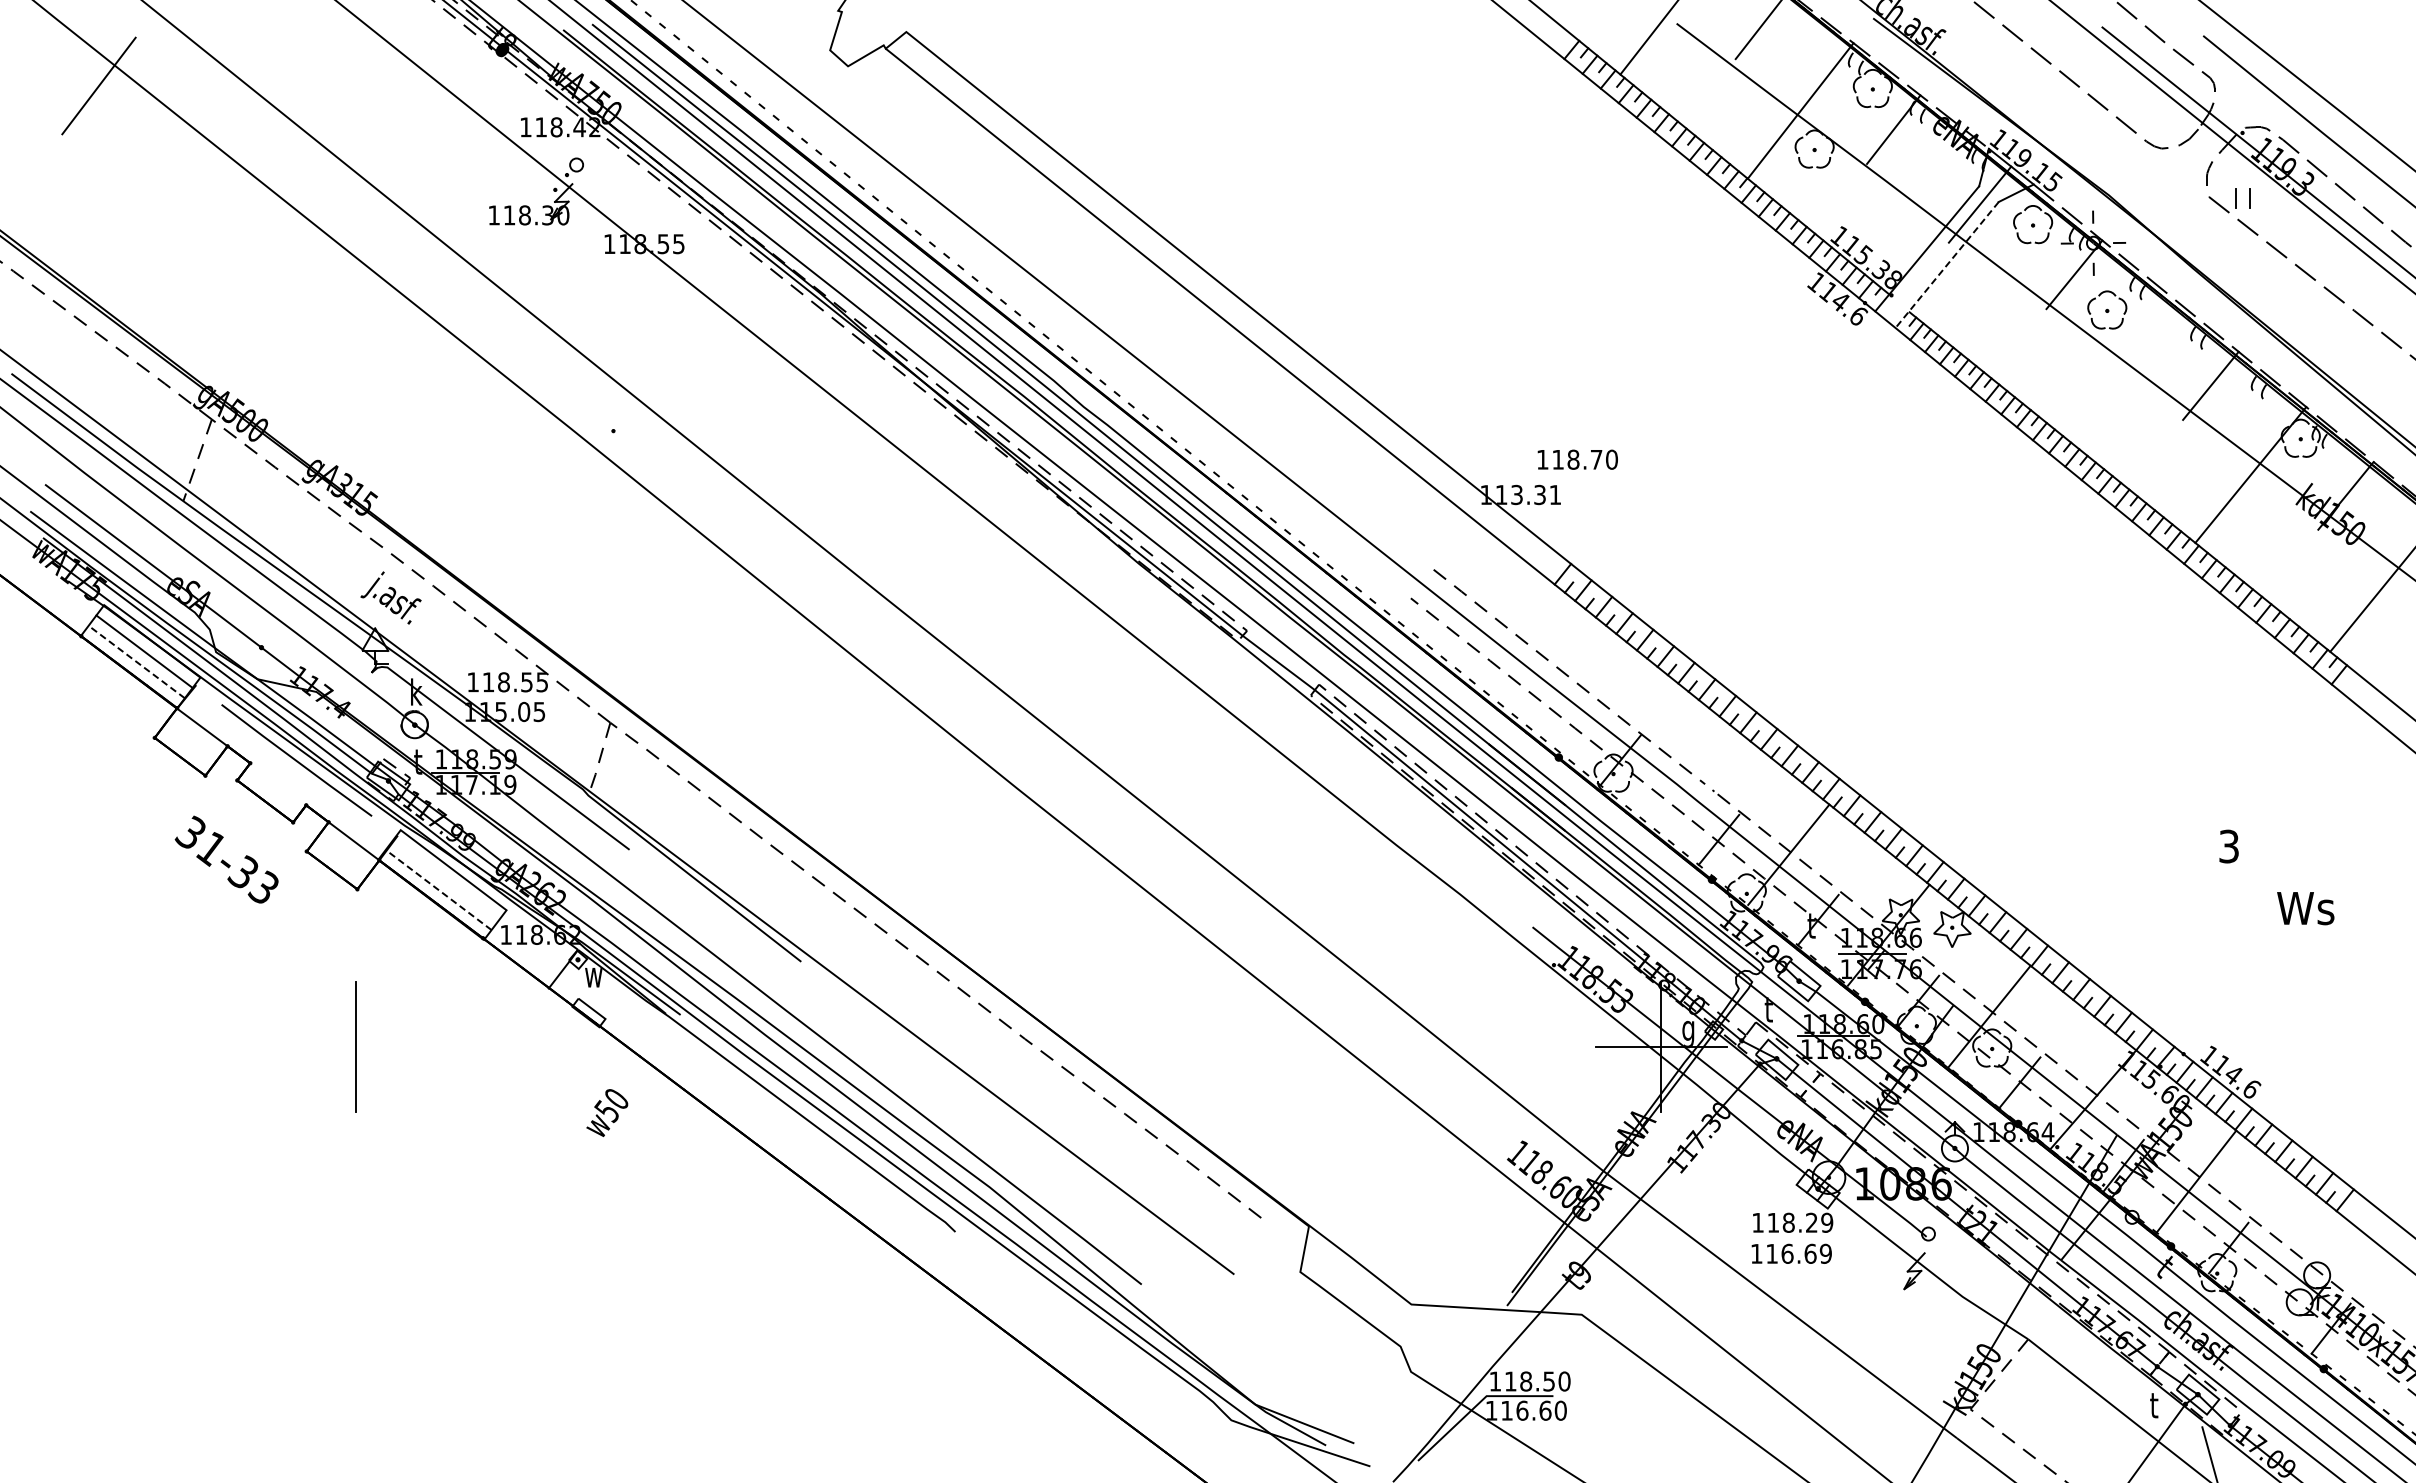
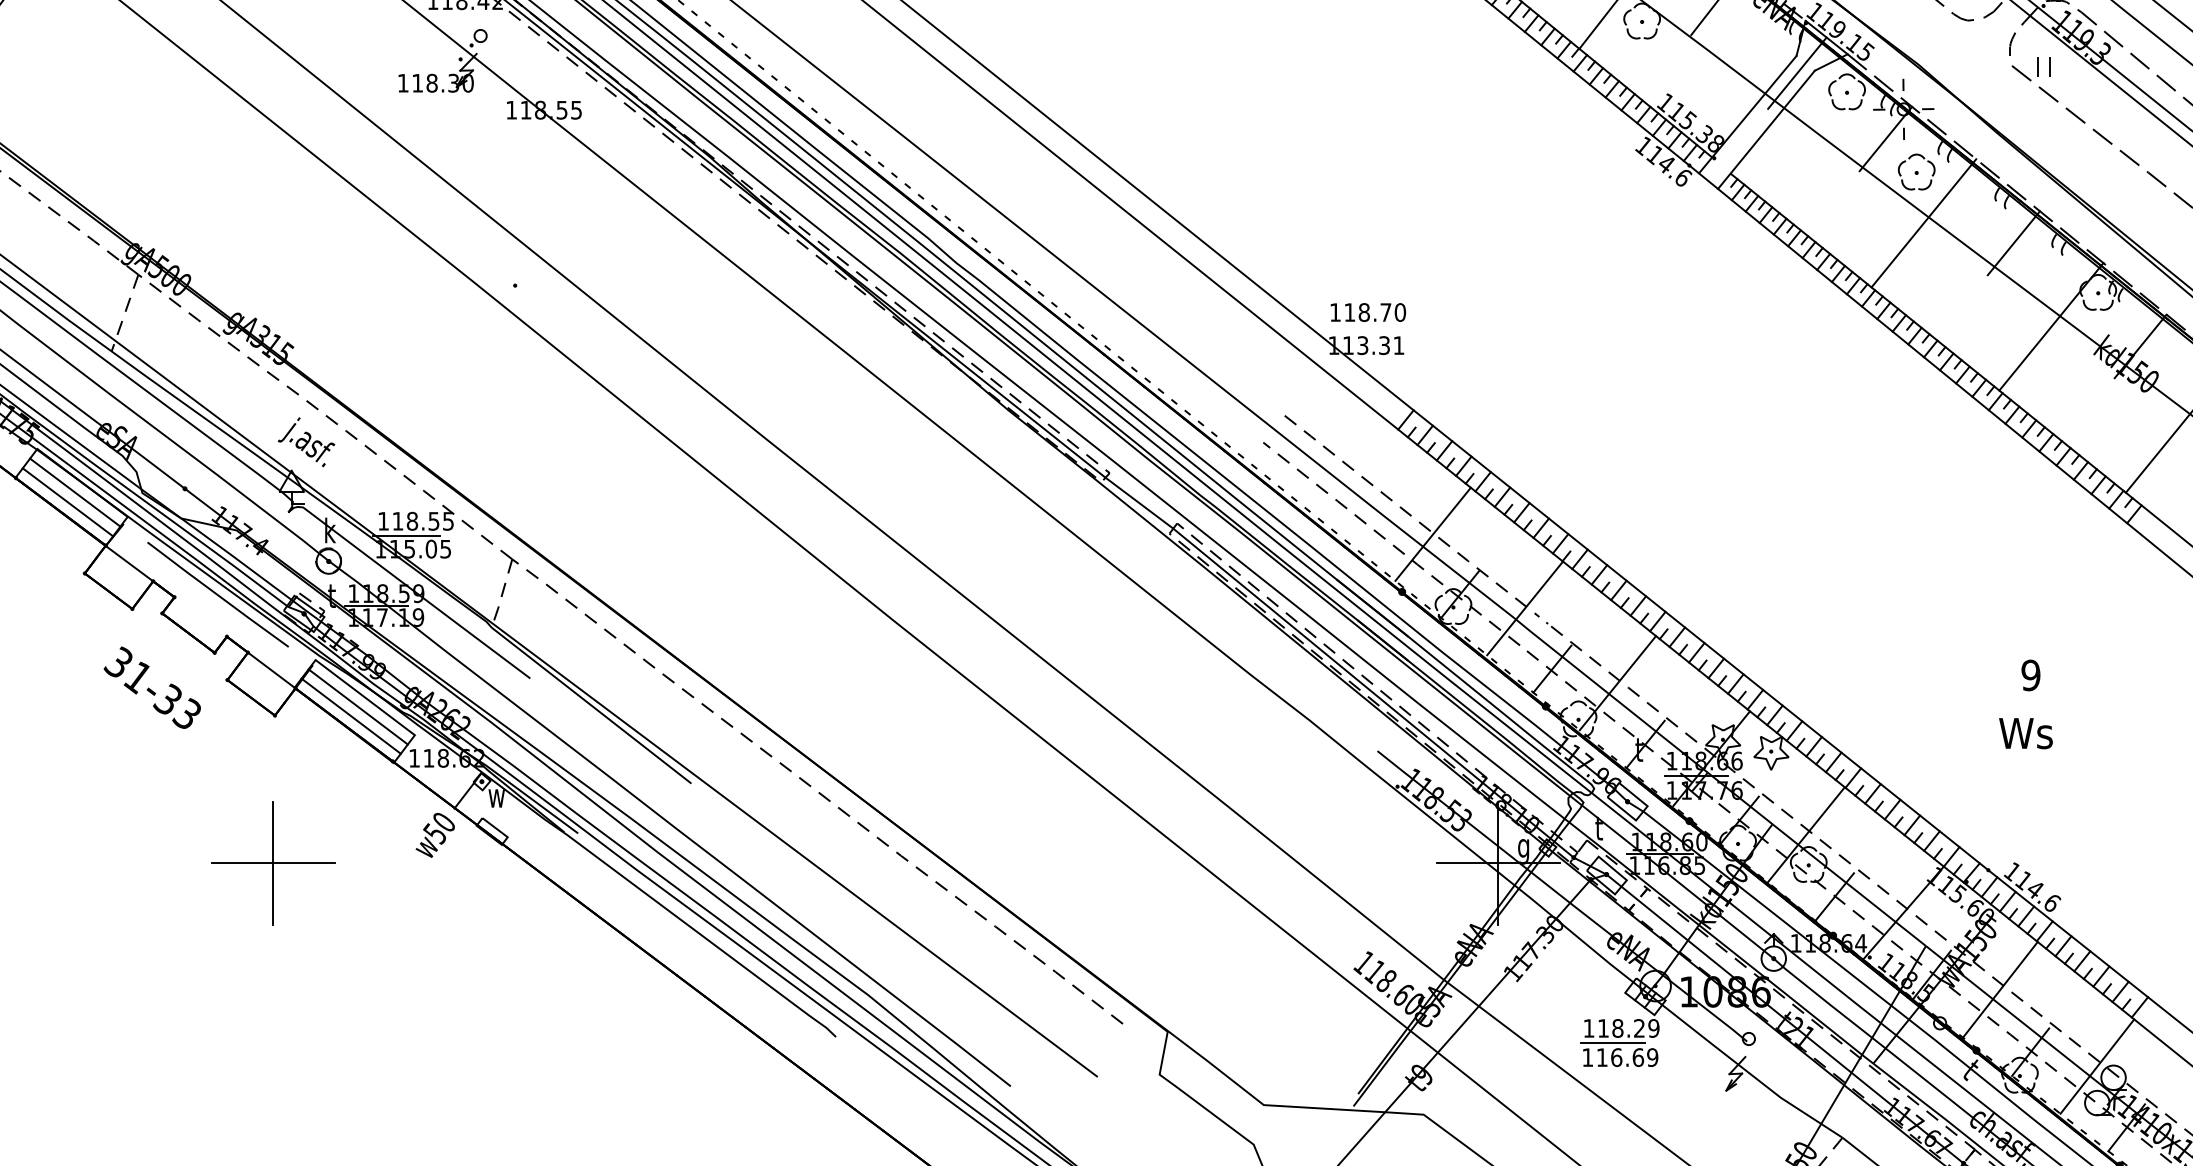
line: (1946, 265) -> (1765, 130), dashed -> solid
line: (2114, 364) -> (1923, 223), added
text: (1577, 459) -> (1368, 312), moved
line: (136, 661) -> (67, 501), dashed -> solid
line: (1591, 695) -> (1432, 533), added
line: (496, 697) -> (405, 535), added
line: (1689, 775) -> (1524, 608), added
text: (2229, 846) -> (2031, 675), 3 -> 9
line: (446, 880) -> (358, 707), added
line: (438, 889) -> (351, 715), dashed -> solid
text: (2305, 908) -> (2025, 733), moved
line: (355, 1046) -> (273, 863), added
text: (607, 1112) -> (435, 834), moved
line: (1783, 1238) -> (1612, 1043), added
line: (2299, 1263) -> (2097, 1066), added

